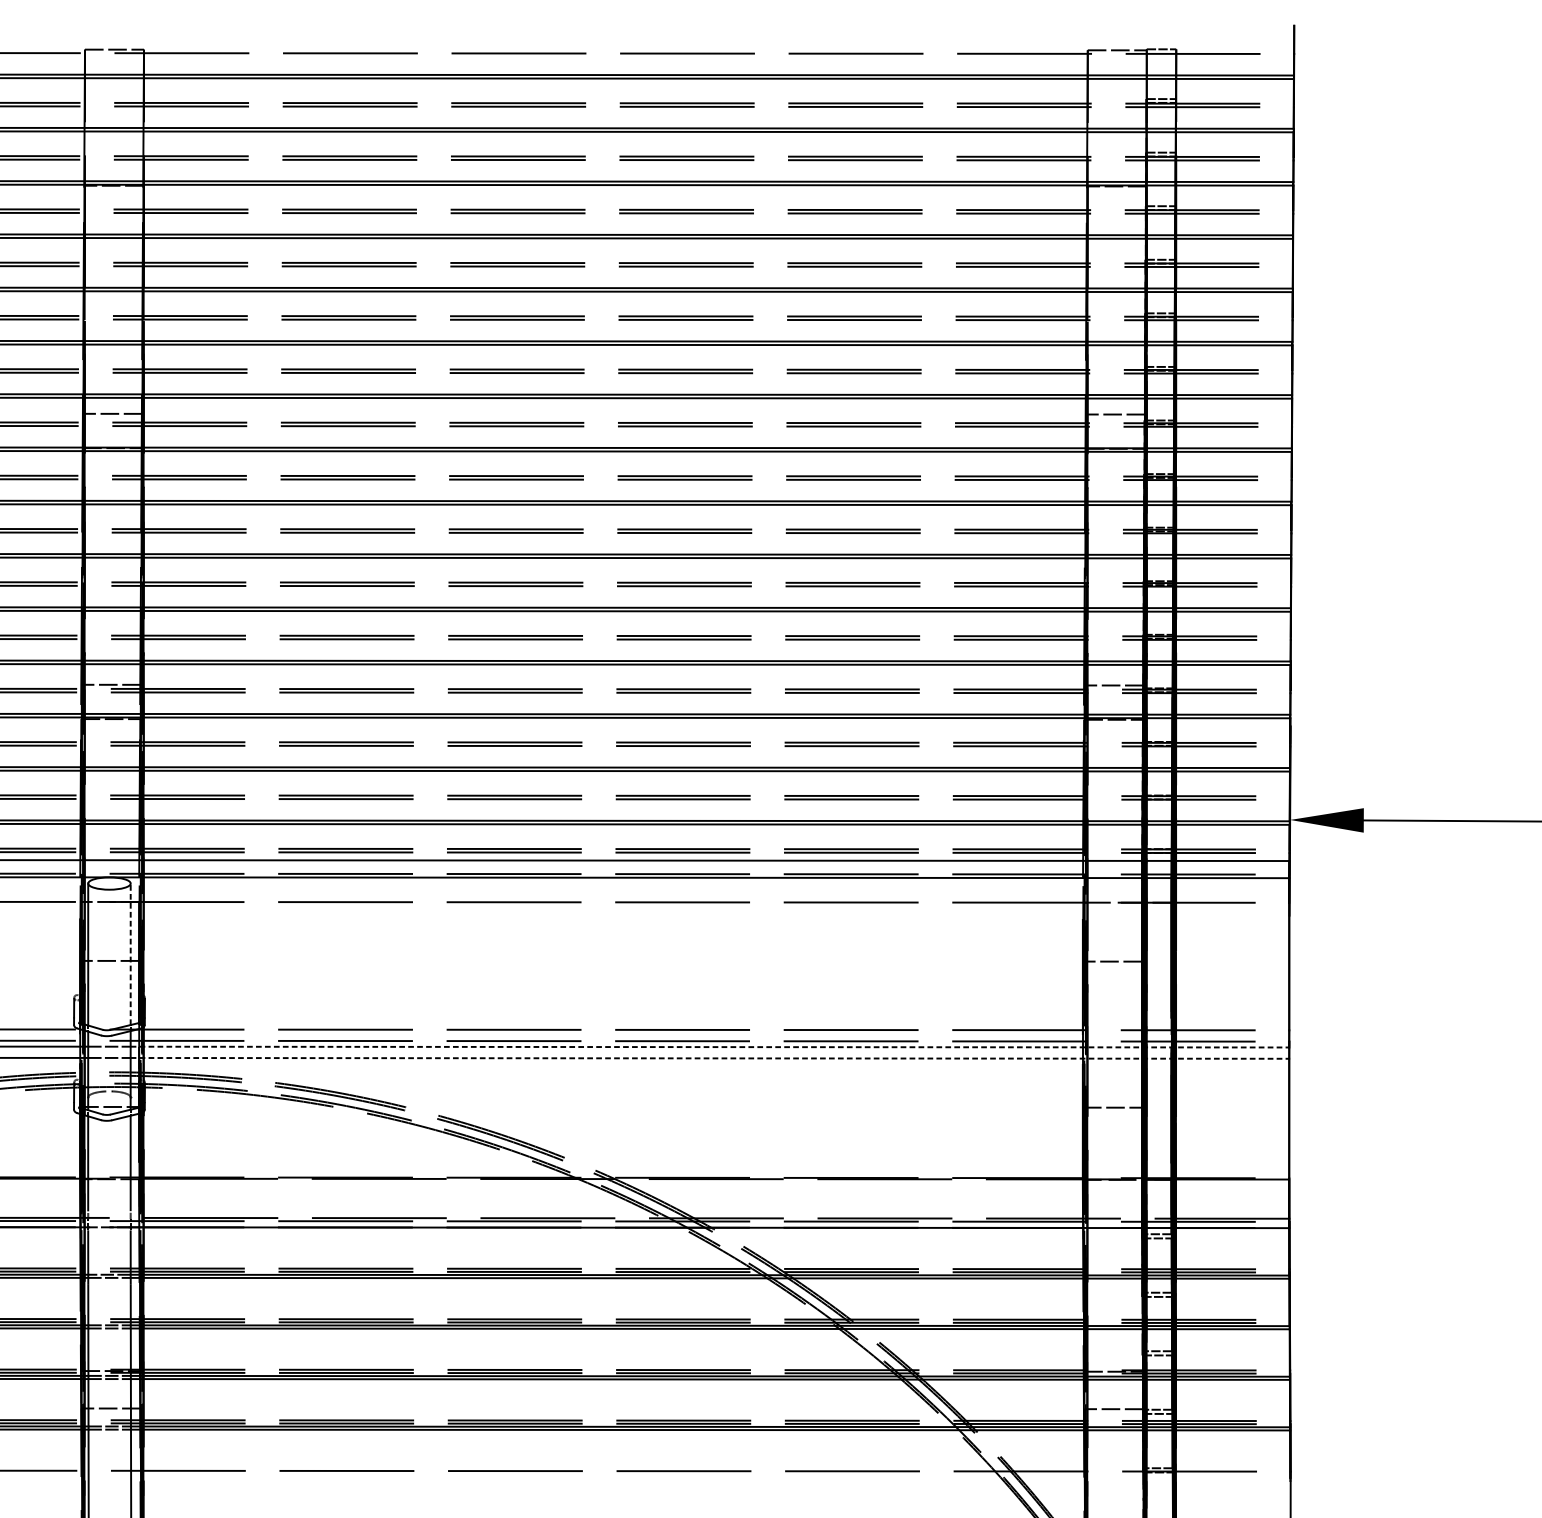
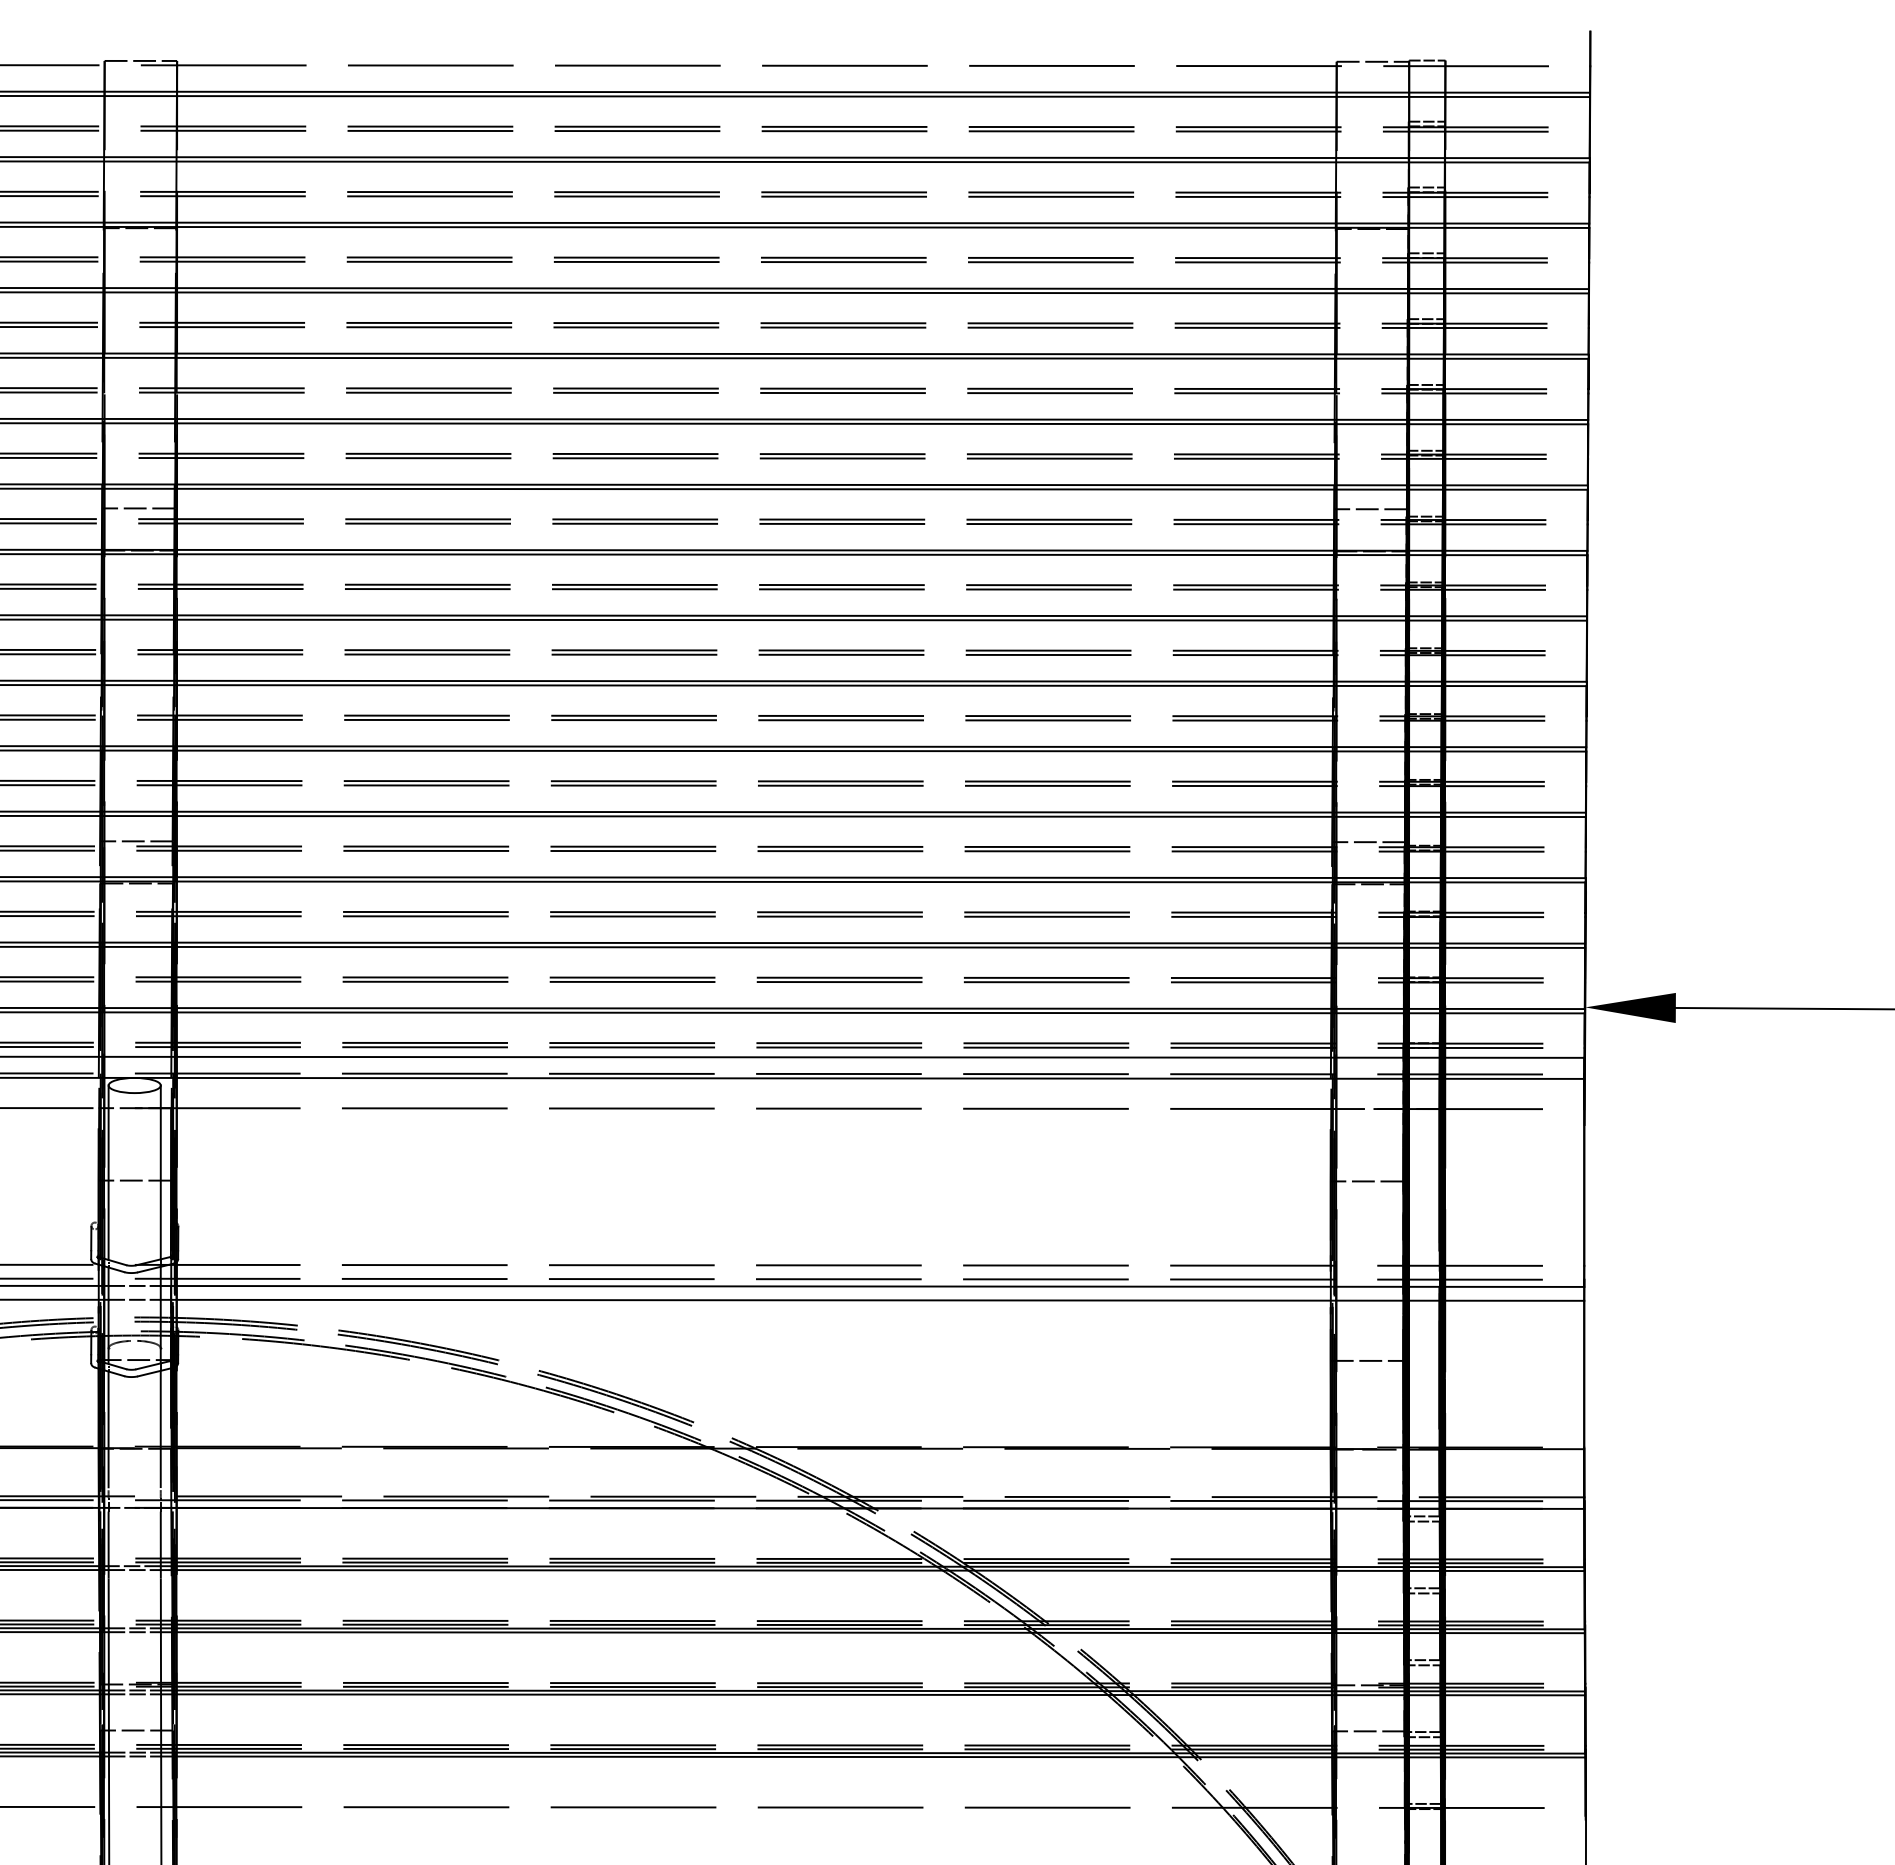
line: (130, 954) -> (160, 1172), dashed -> solid
line: (709, 1047) -> (872, 1286), dashed -> solid
line: (709, 1058) -> (872, 1300), dashed -> solid

